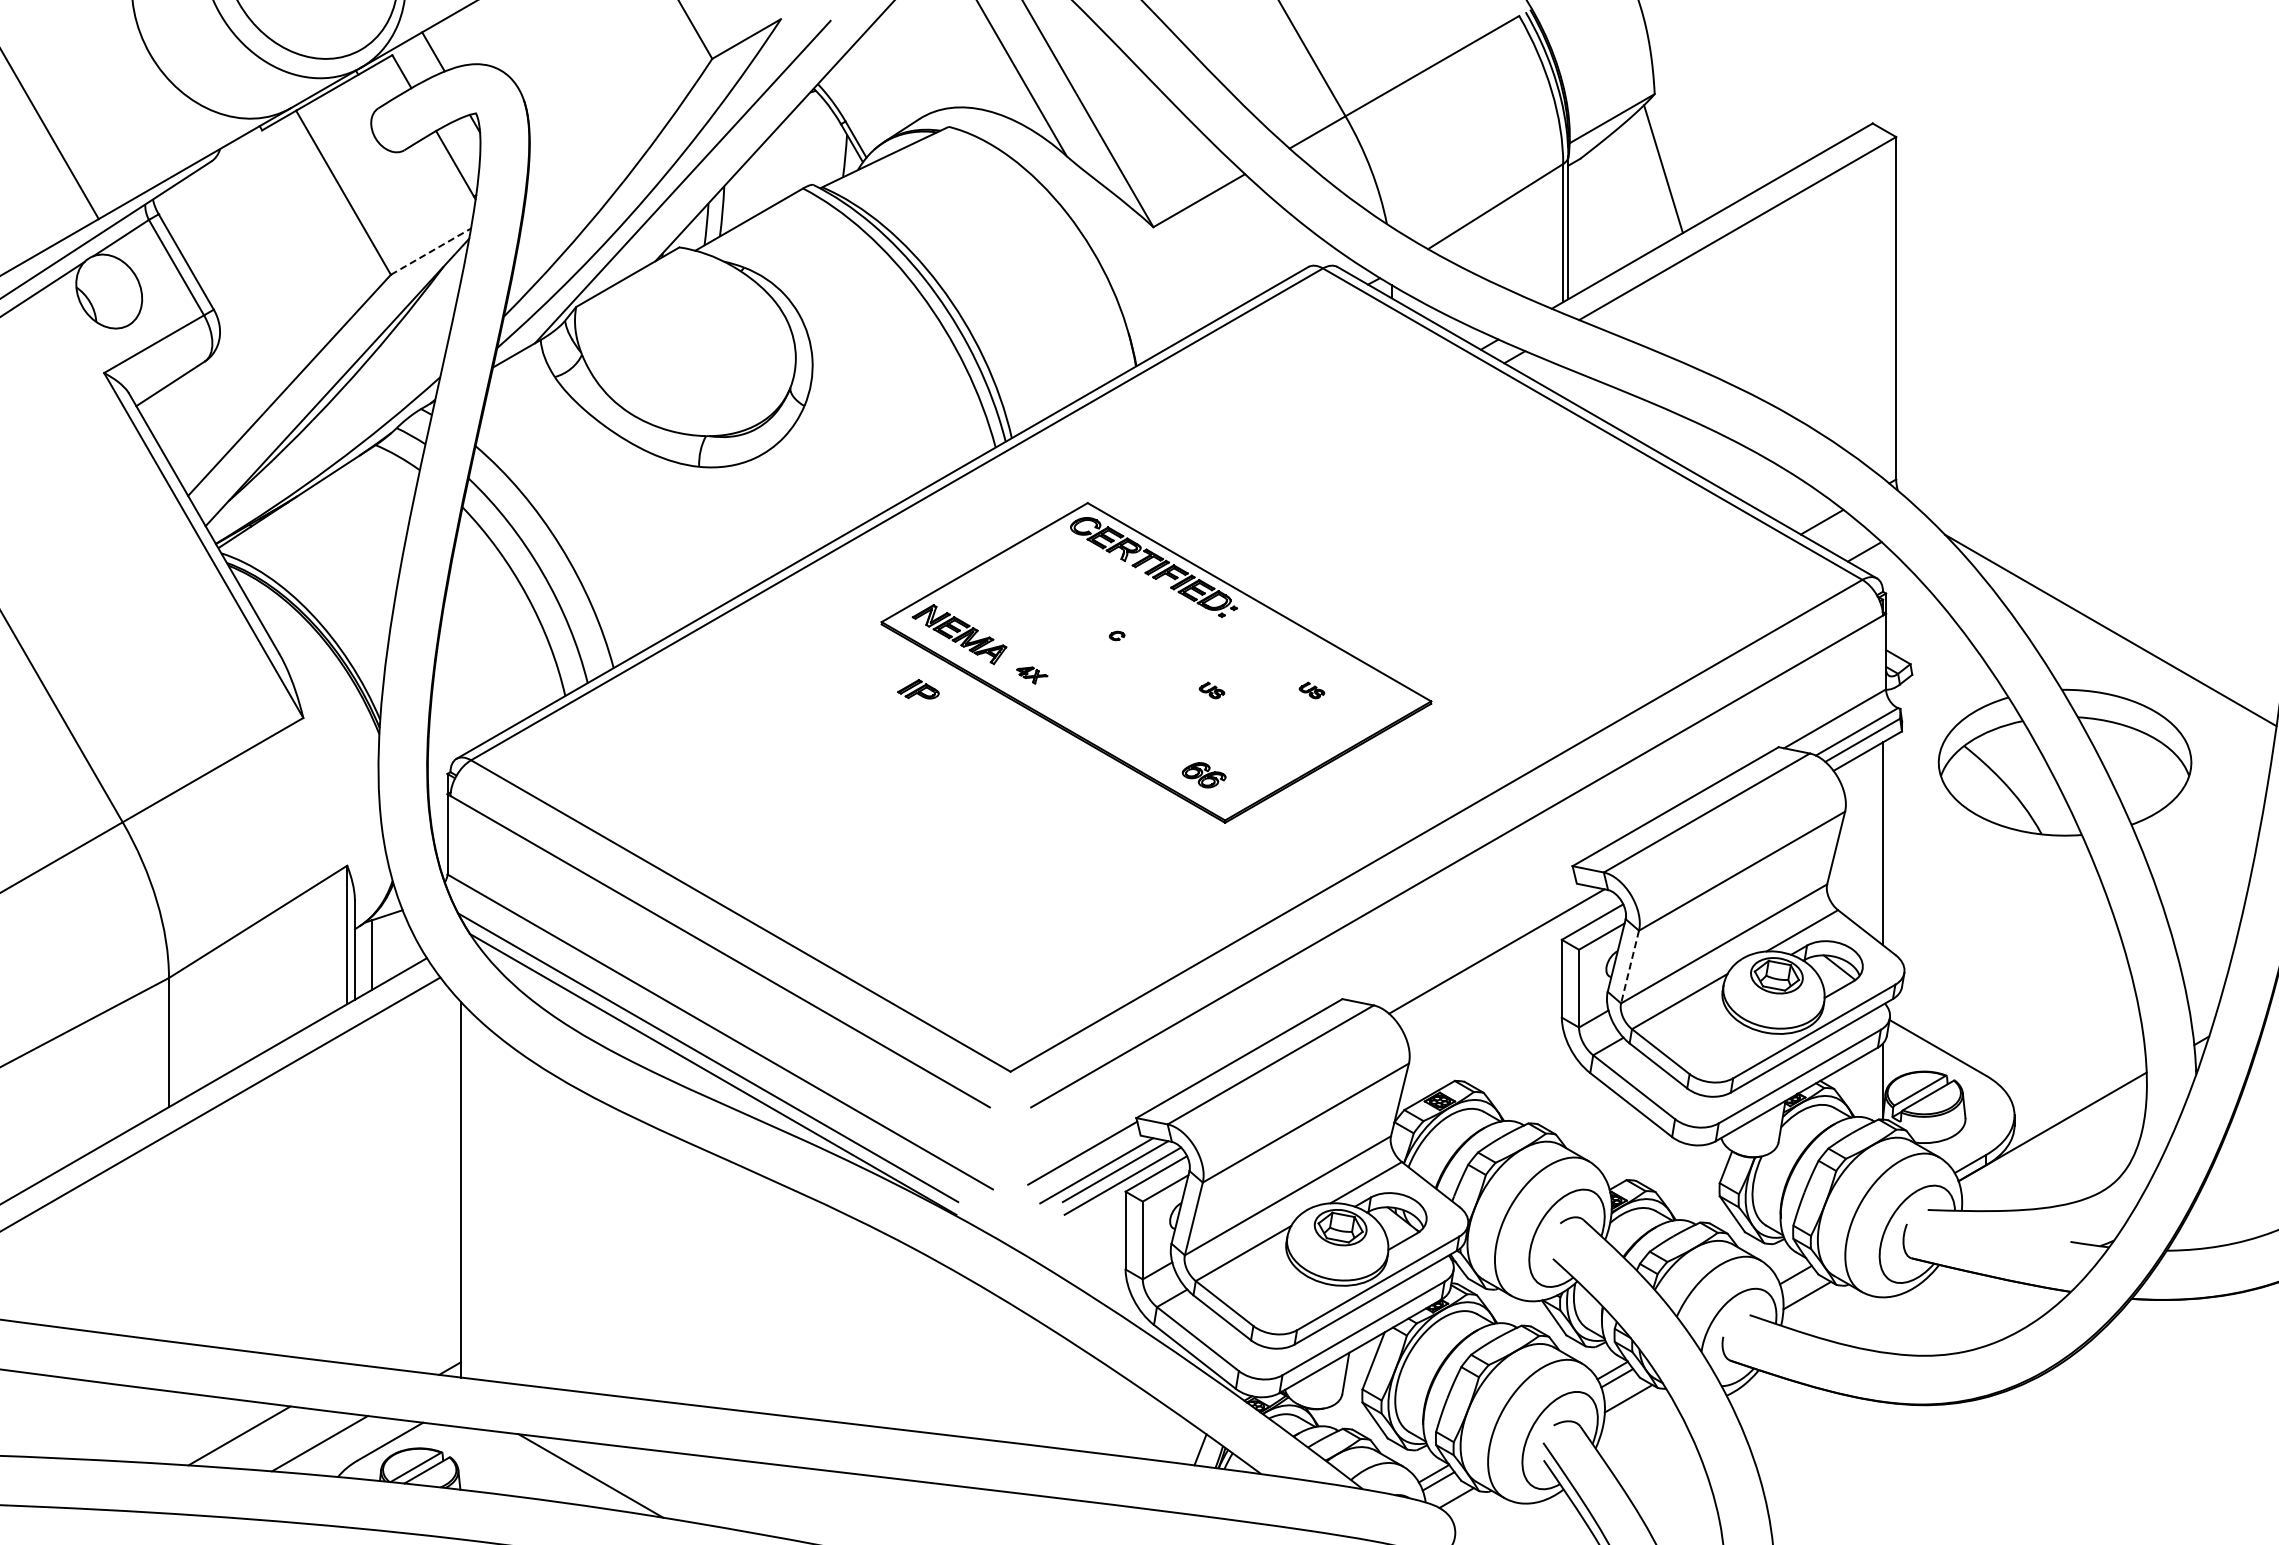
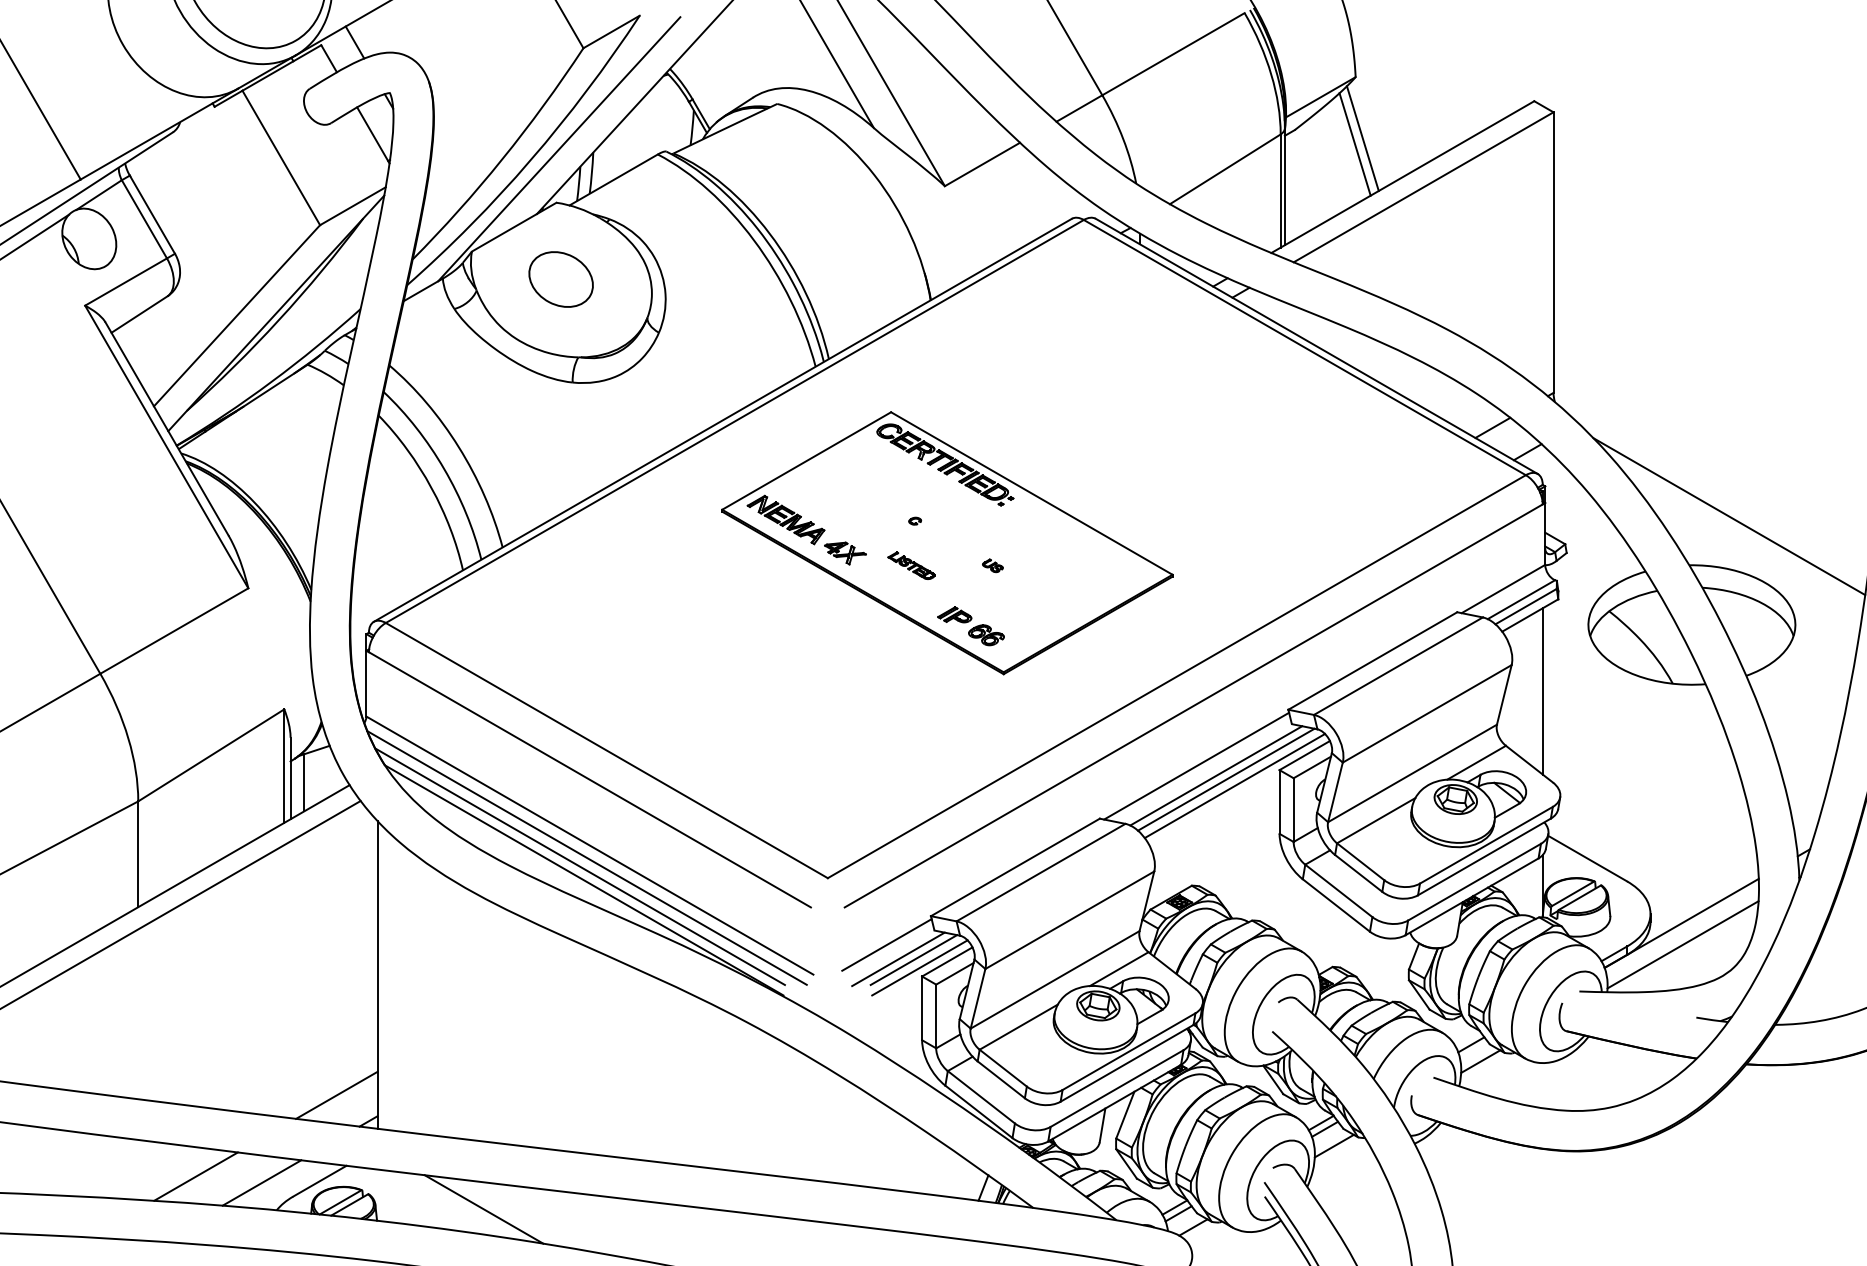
line: (1654, 175) -> (1355, 143), added
line: (431, 251) -> (353, 206), dashed -> solid
part: (684, 340) -> (560, 279), added
part: (1032, 675) -> (845, 553), size x1.67
part: (918, 689) -> (954, 614), moved
part: (1112, 690) -> (911, 565), added
part: (1311, 690) -> (1074, 565), removed
line: (1460, 934) -> (1196, 765), added
line: (1484, 946) -> (1216, 775), added
line: (1507, 958) -> (1235, 785), added
line: (1629, 967) -> (1335, 792), dashed -> solid
line: (716, 1046) -> (586, 857), added
line: (2054, 1152) -> (1683, 944), added
line: (410, 1336) -> (336, 1095), added

